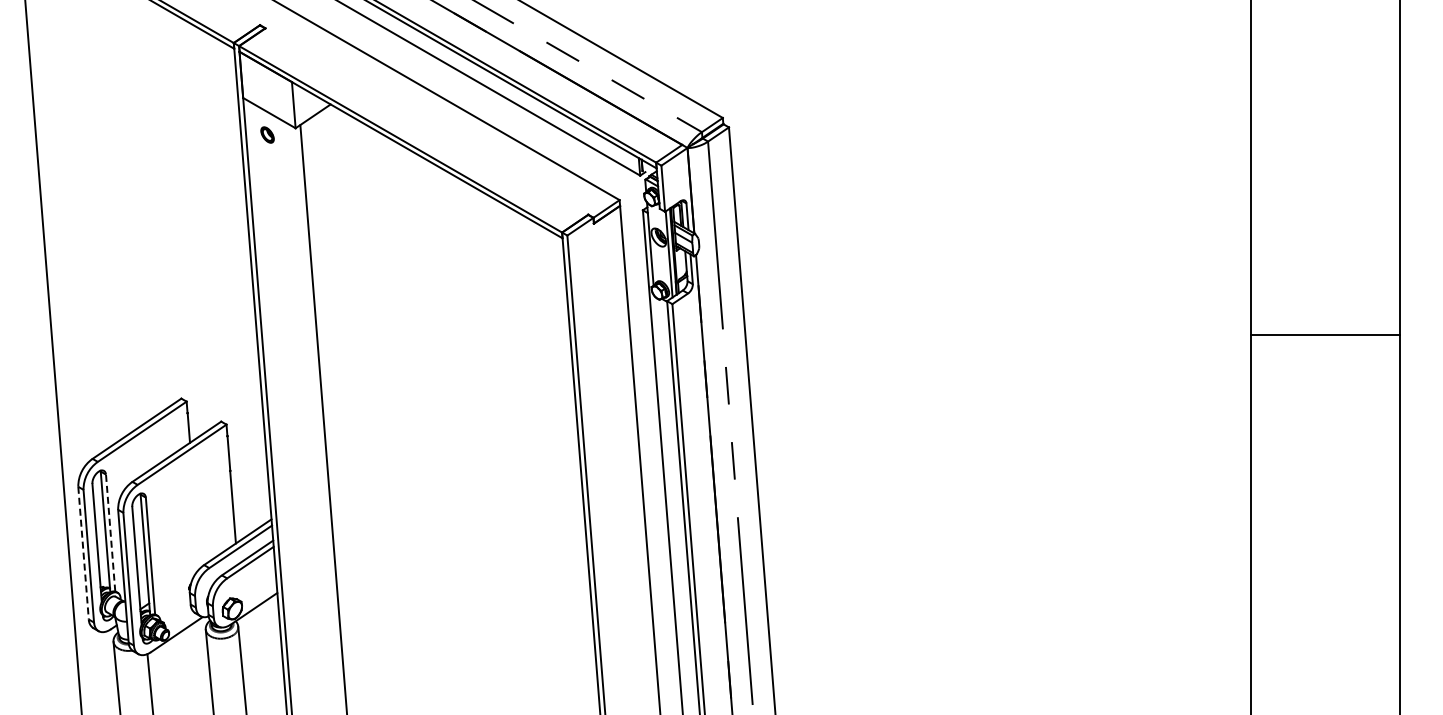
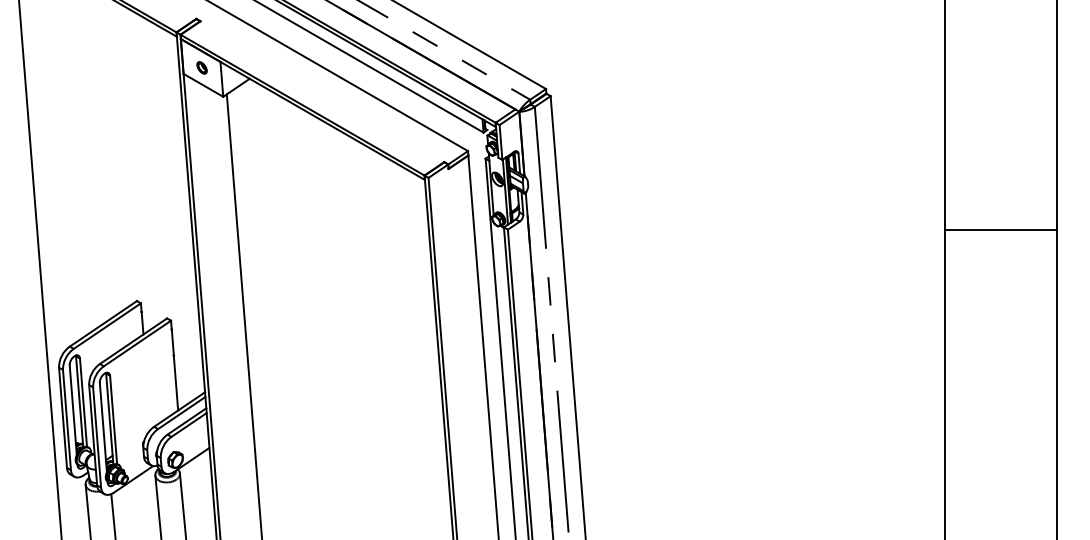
part: (267, 134) -> (202, 67), moved
line: (1325, 335) -> (1001, 229), moved
line: (110, 533) -> (83, 402), dashed -> solid
line: (83, 553) -> (62, 418), dashed -> solid

